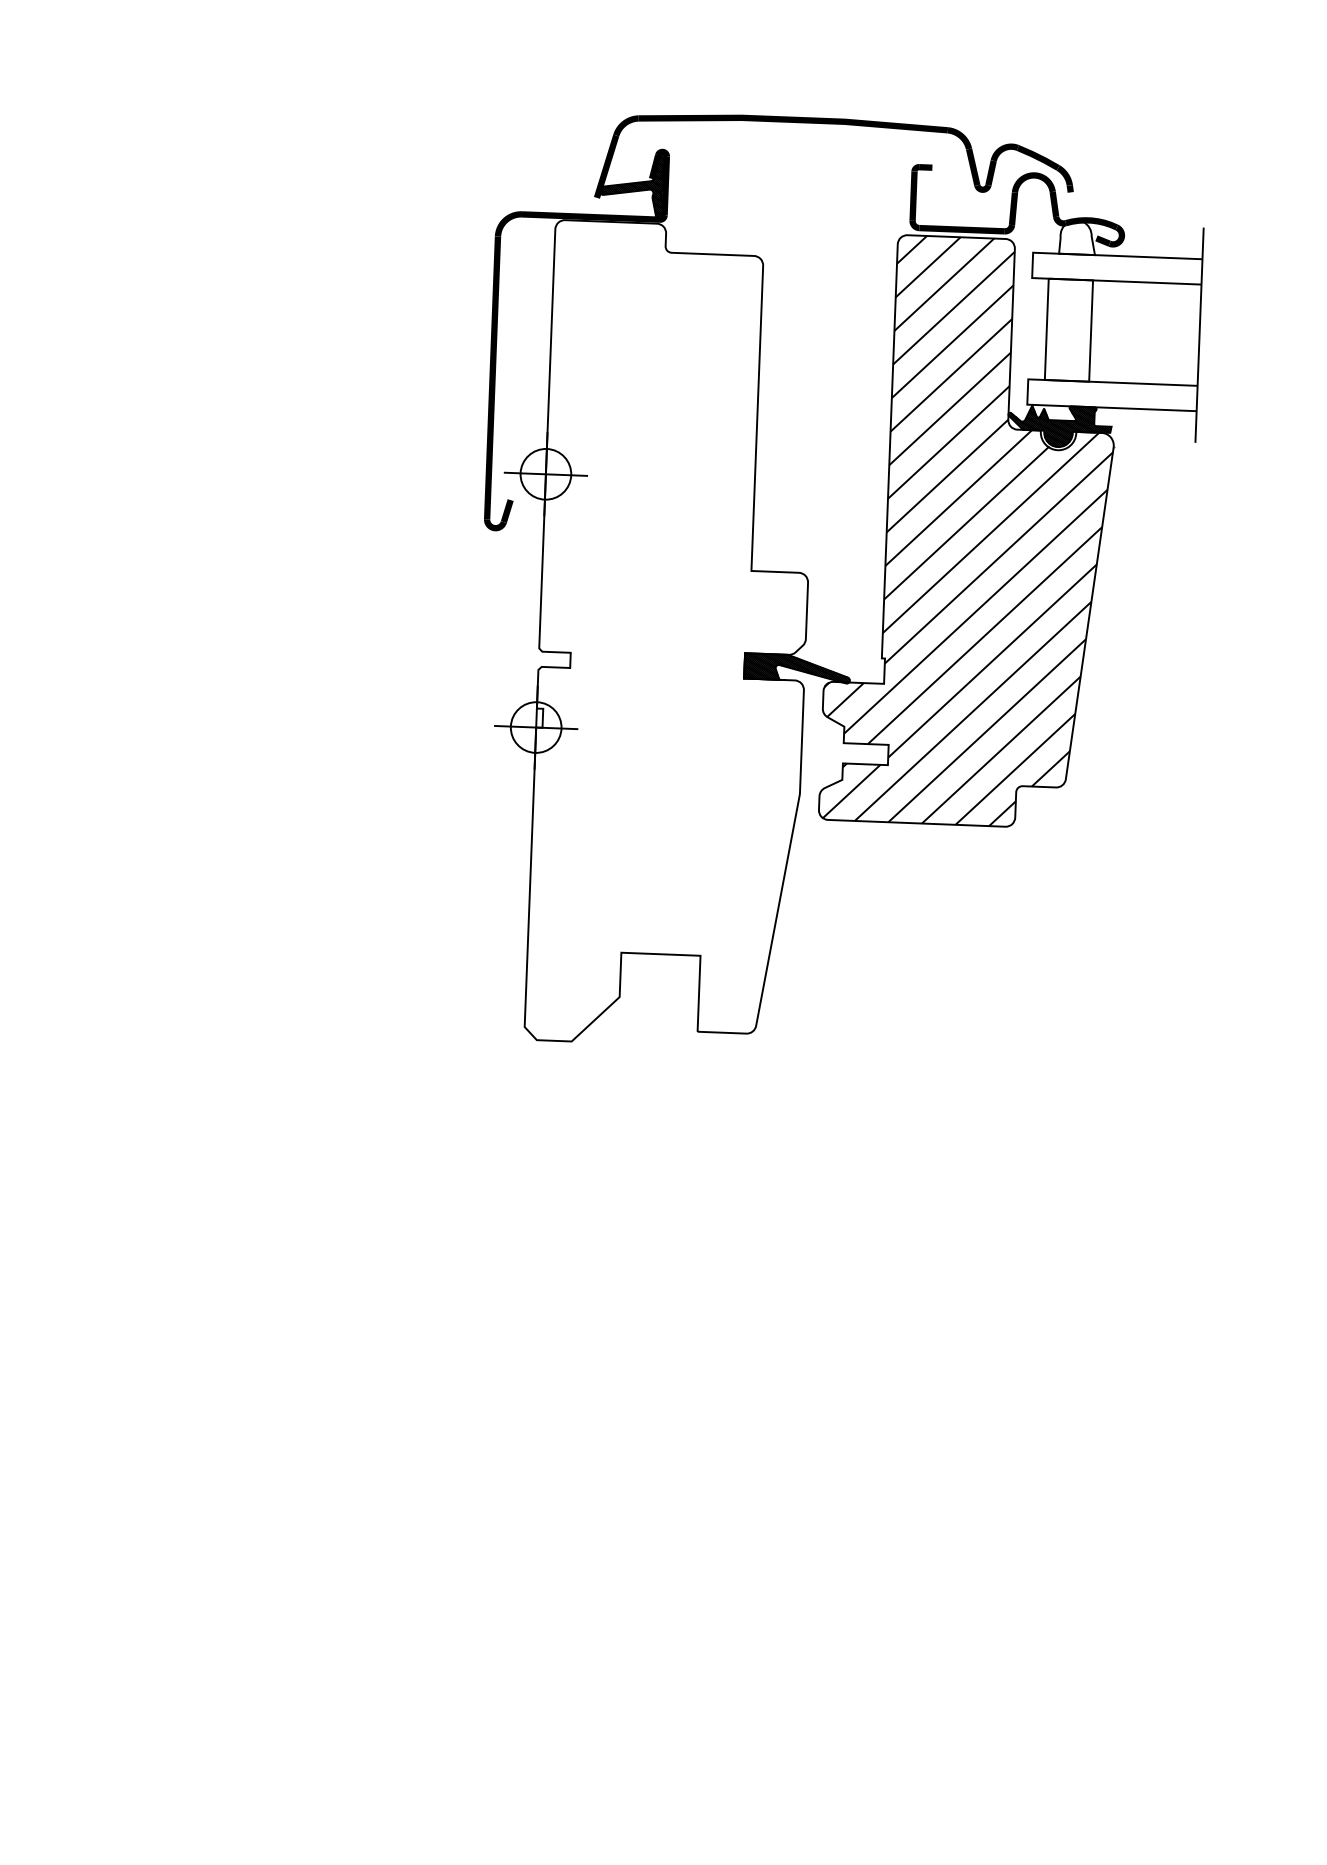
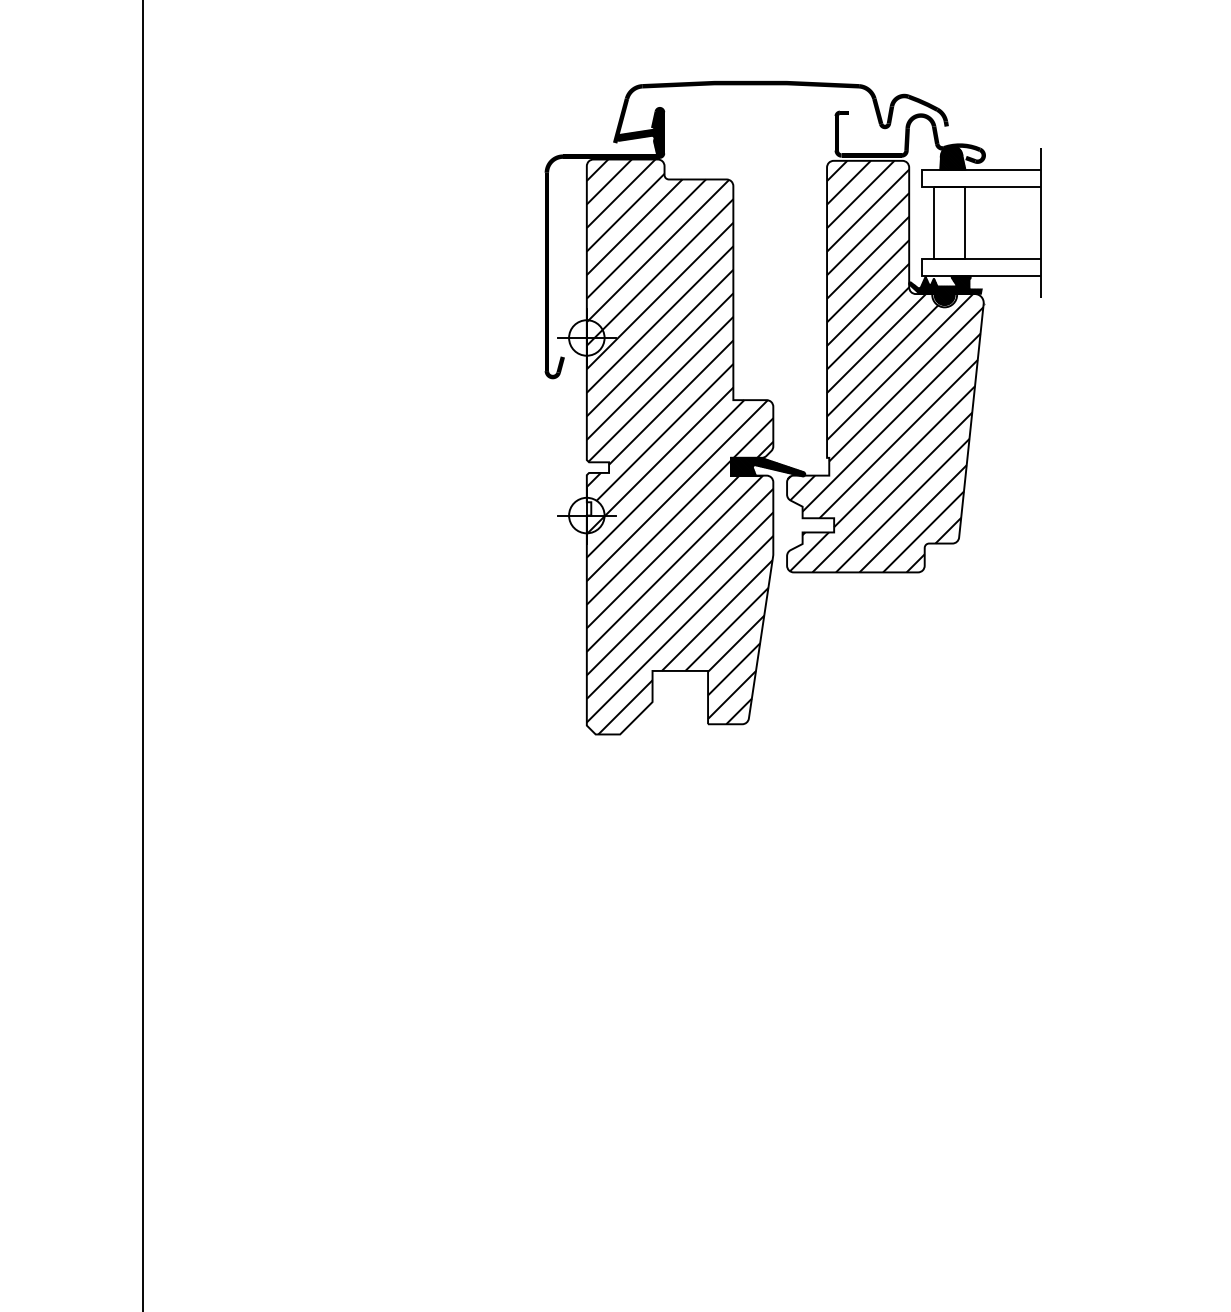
hatch: (1077, 236) -> (952, 157), added
hatch: (672, 634) -> (679, 446), added

